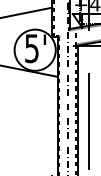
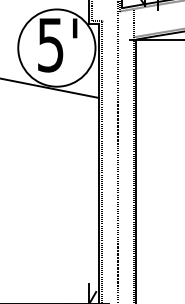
line: (88, 121) -> (156, 181), removed

